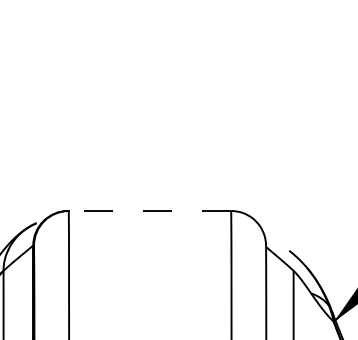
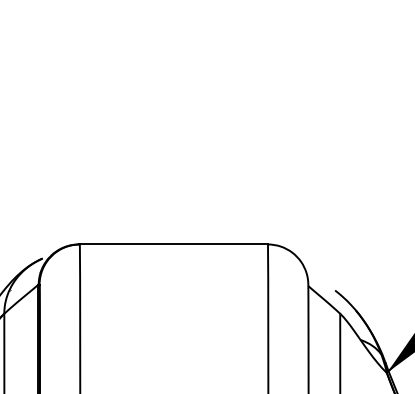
line: (149, 211) -> (173, 244), dashed -> solid

